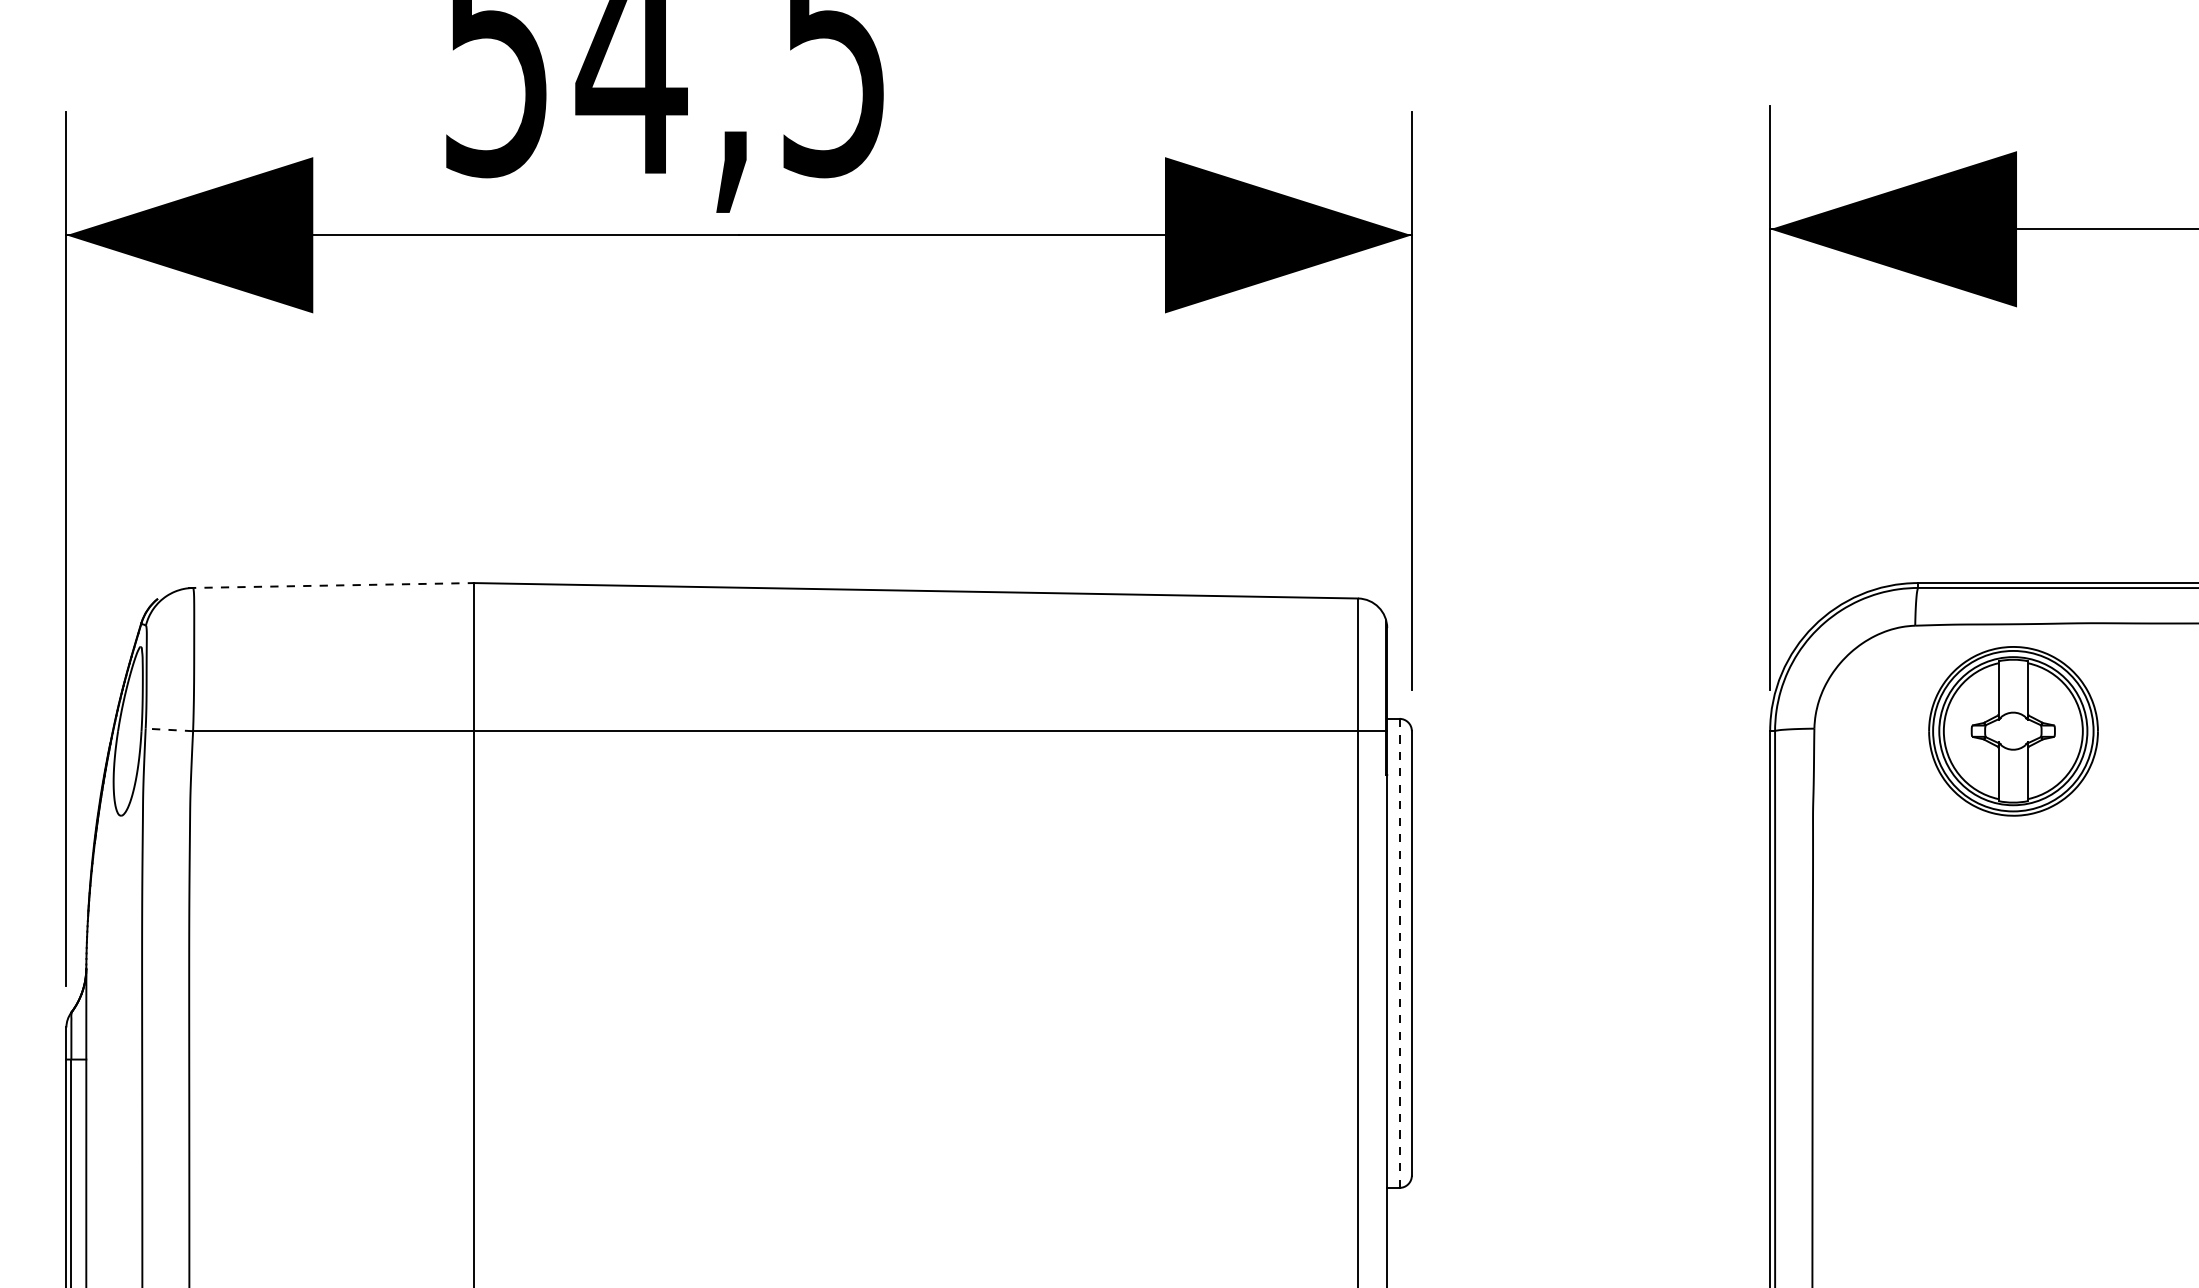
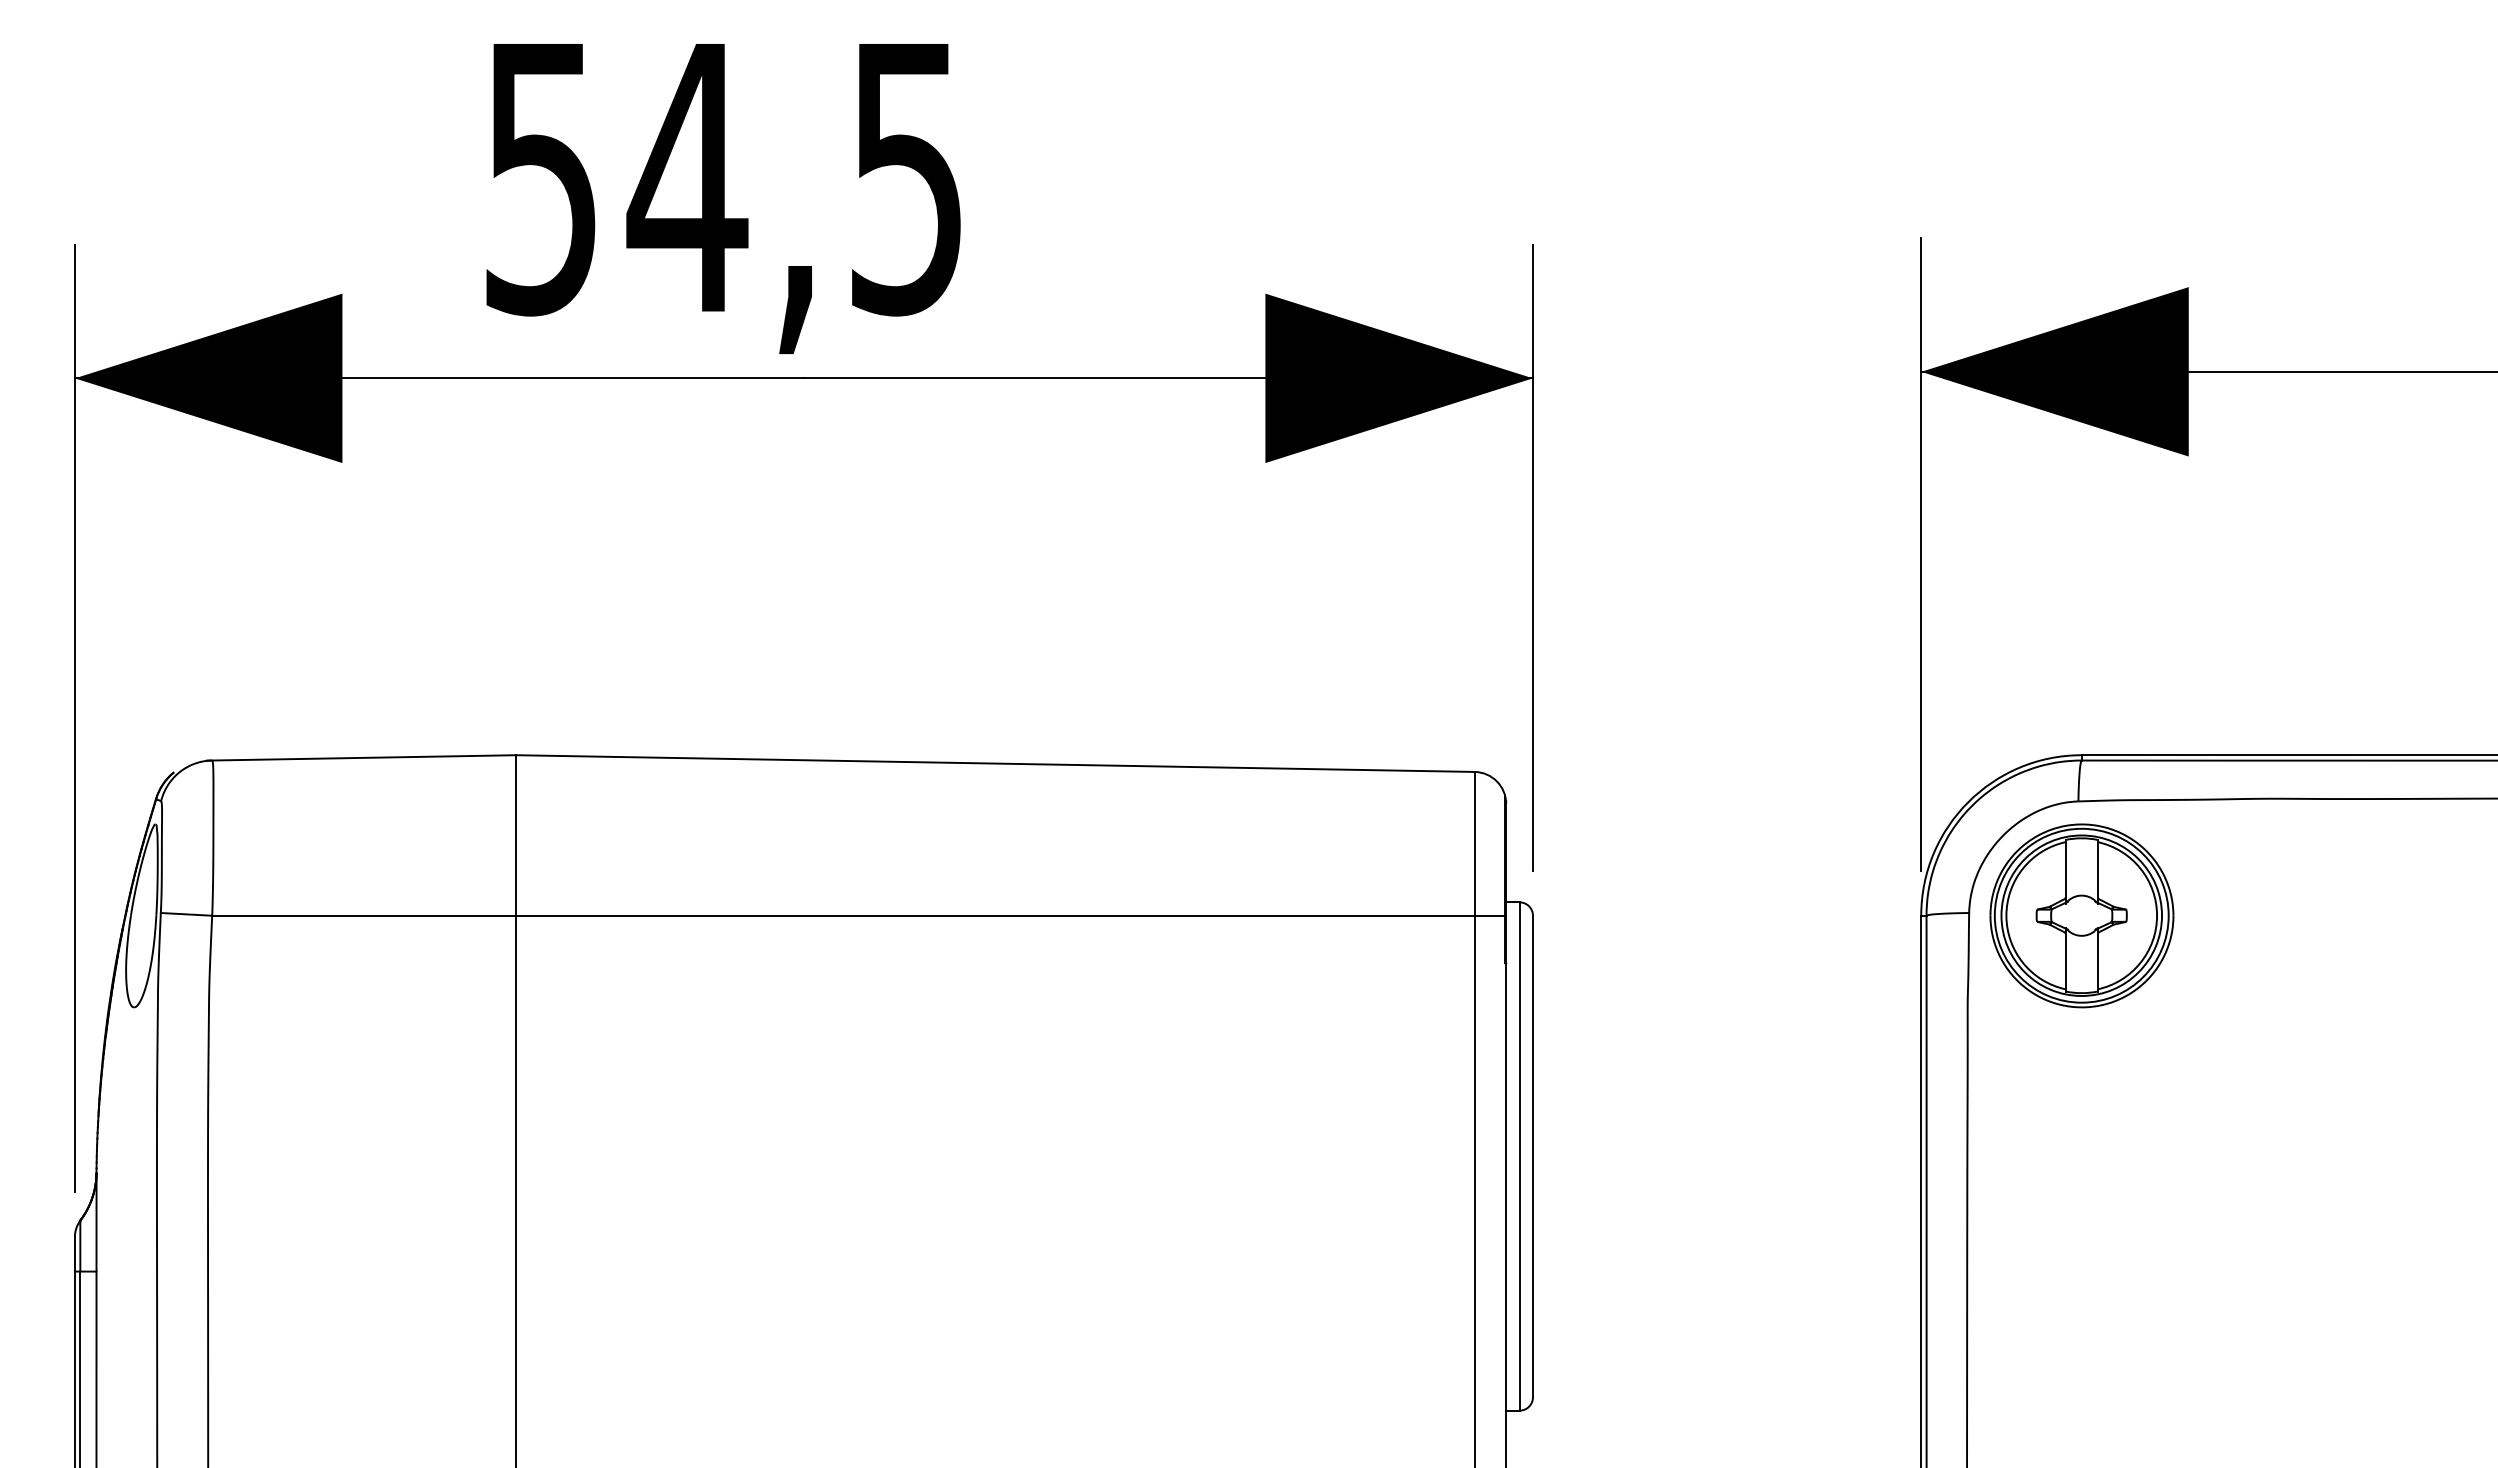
line: (330, 585) -> (361, 757), dashed -> solid
line: (169, 730) -> (186, 914), dashed -> solid
part: (2013, 730) -> (2081, 915), moved
line: (1399, 954) -> (1519, 1157), dashed -> solid

